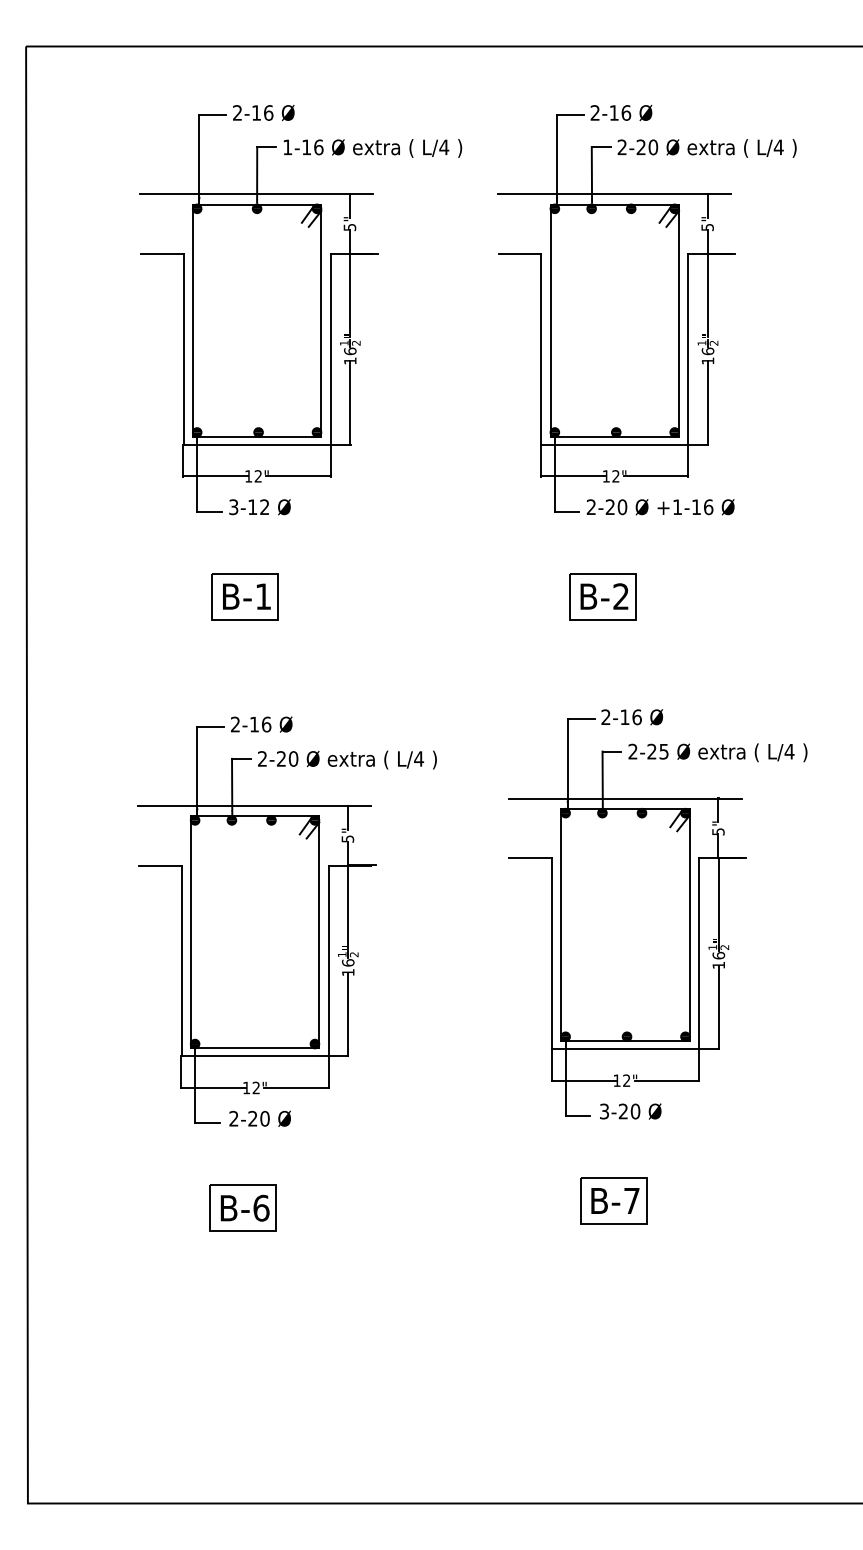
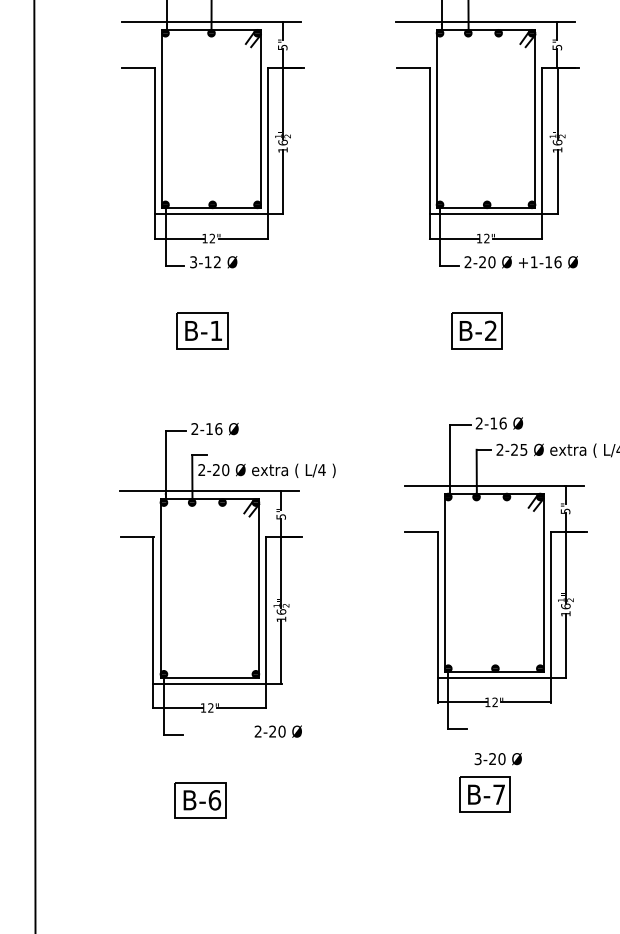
text: (347, 759) -> (267, 470), moved
text: (630, 1111) -> (498, 759), moved
text: (259, 1118) -> (277, 731), moved

